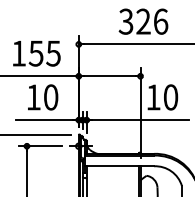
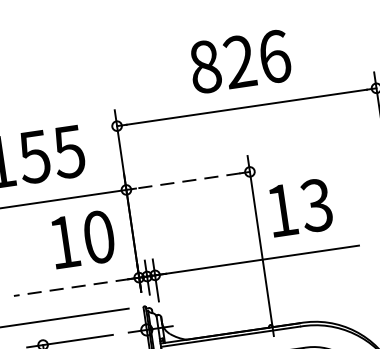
text: (125, 21) -> (203, 66), 326 -> 826
line: (109, 76) -> (187, 181), solid -> dashed
text: (43, 97) -> (83, 239), moved
text: (170, 97) -> (316, 205), 10 -> 13
line: (45, 120) -> (72, 288), solid -> dashed

